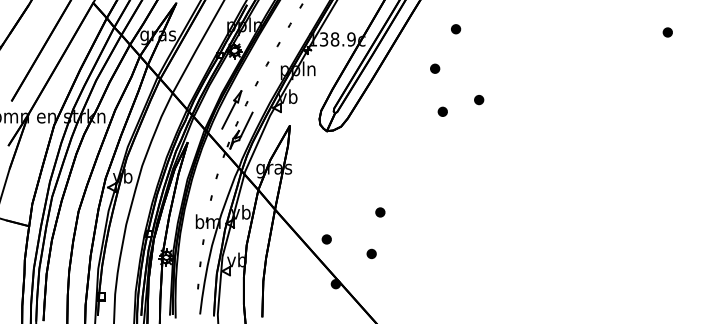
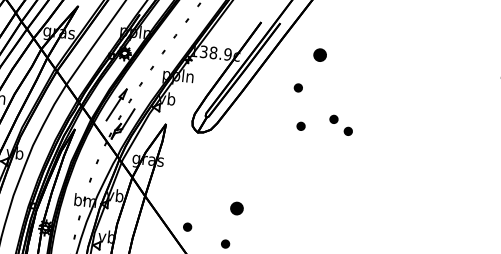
part: (456, 29) -> (320, 55), size x1.6
part: (496, 111) -> (348, 131), added
part: (380, 212) -> (237, 208), size x1.6

